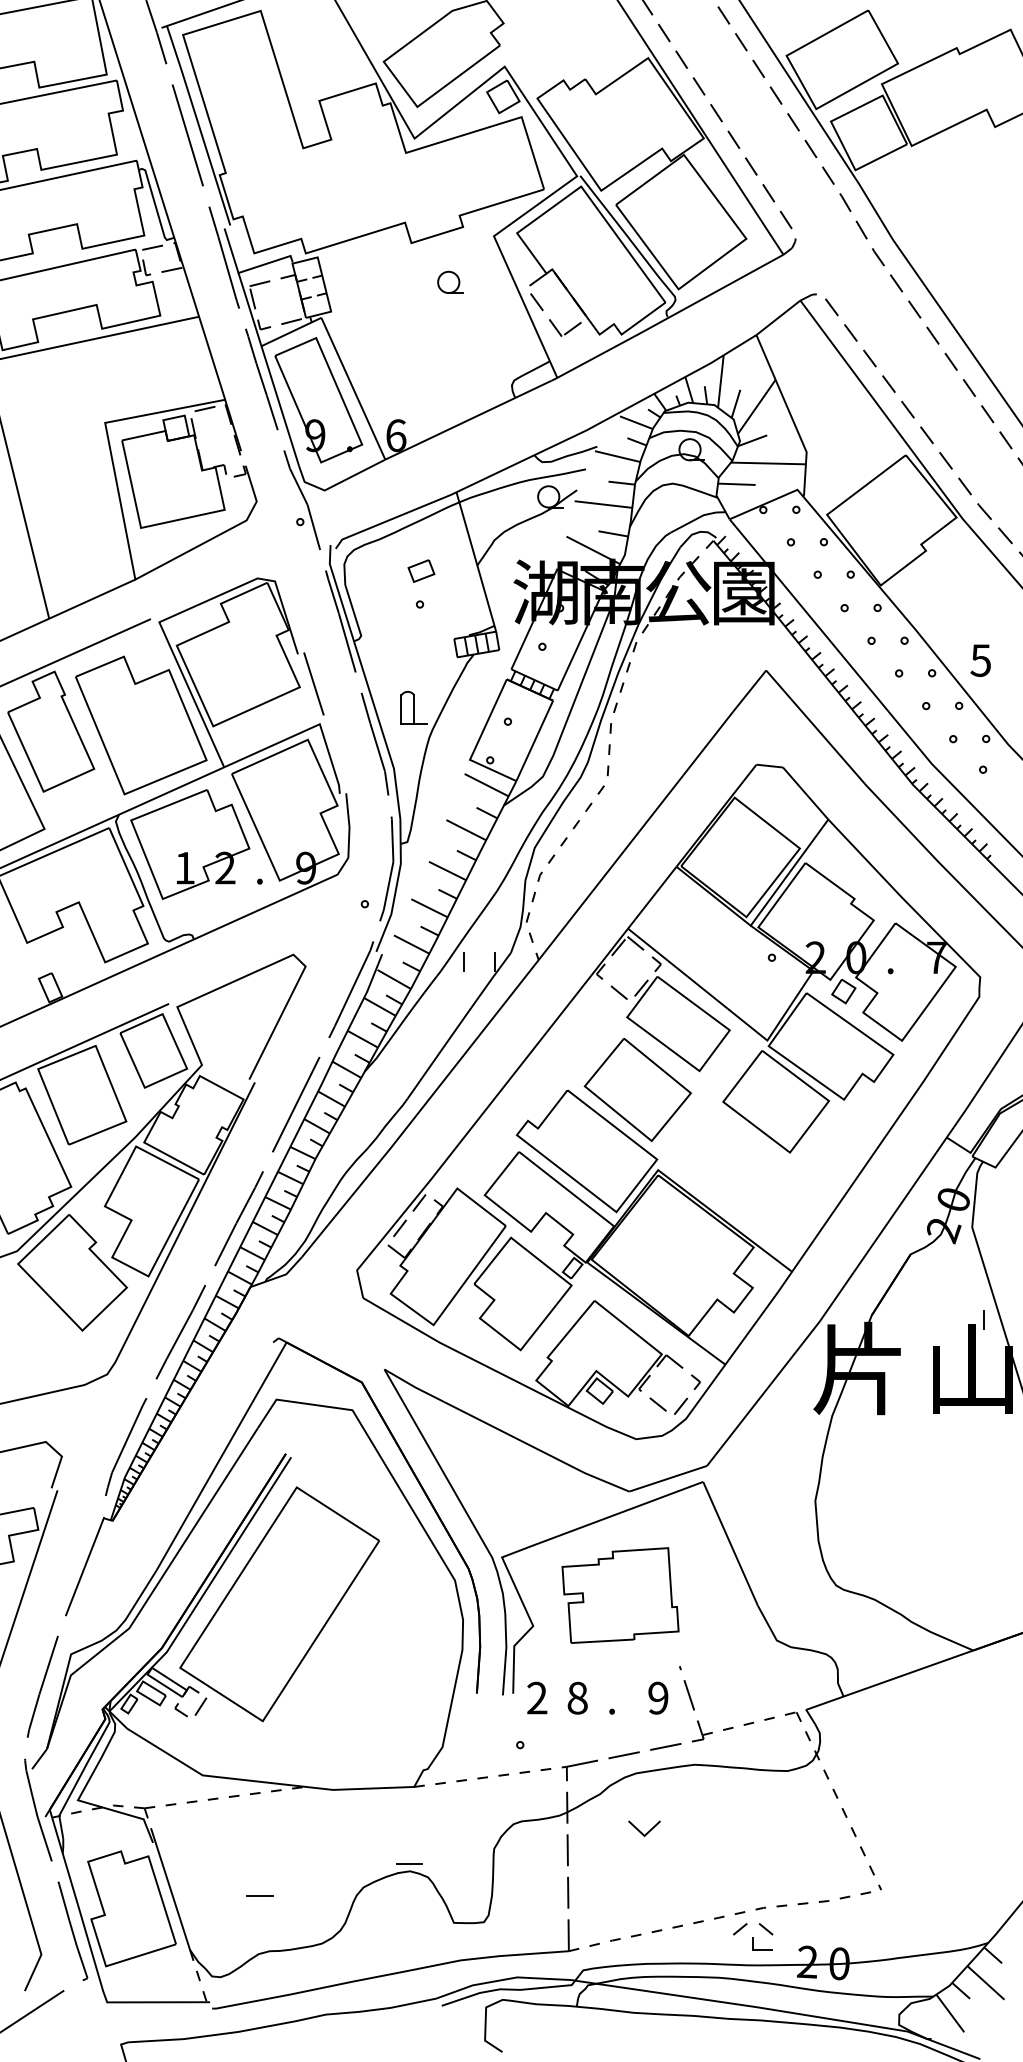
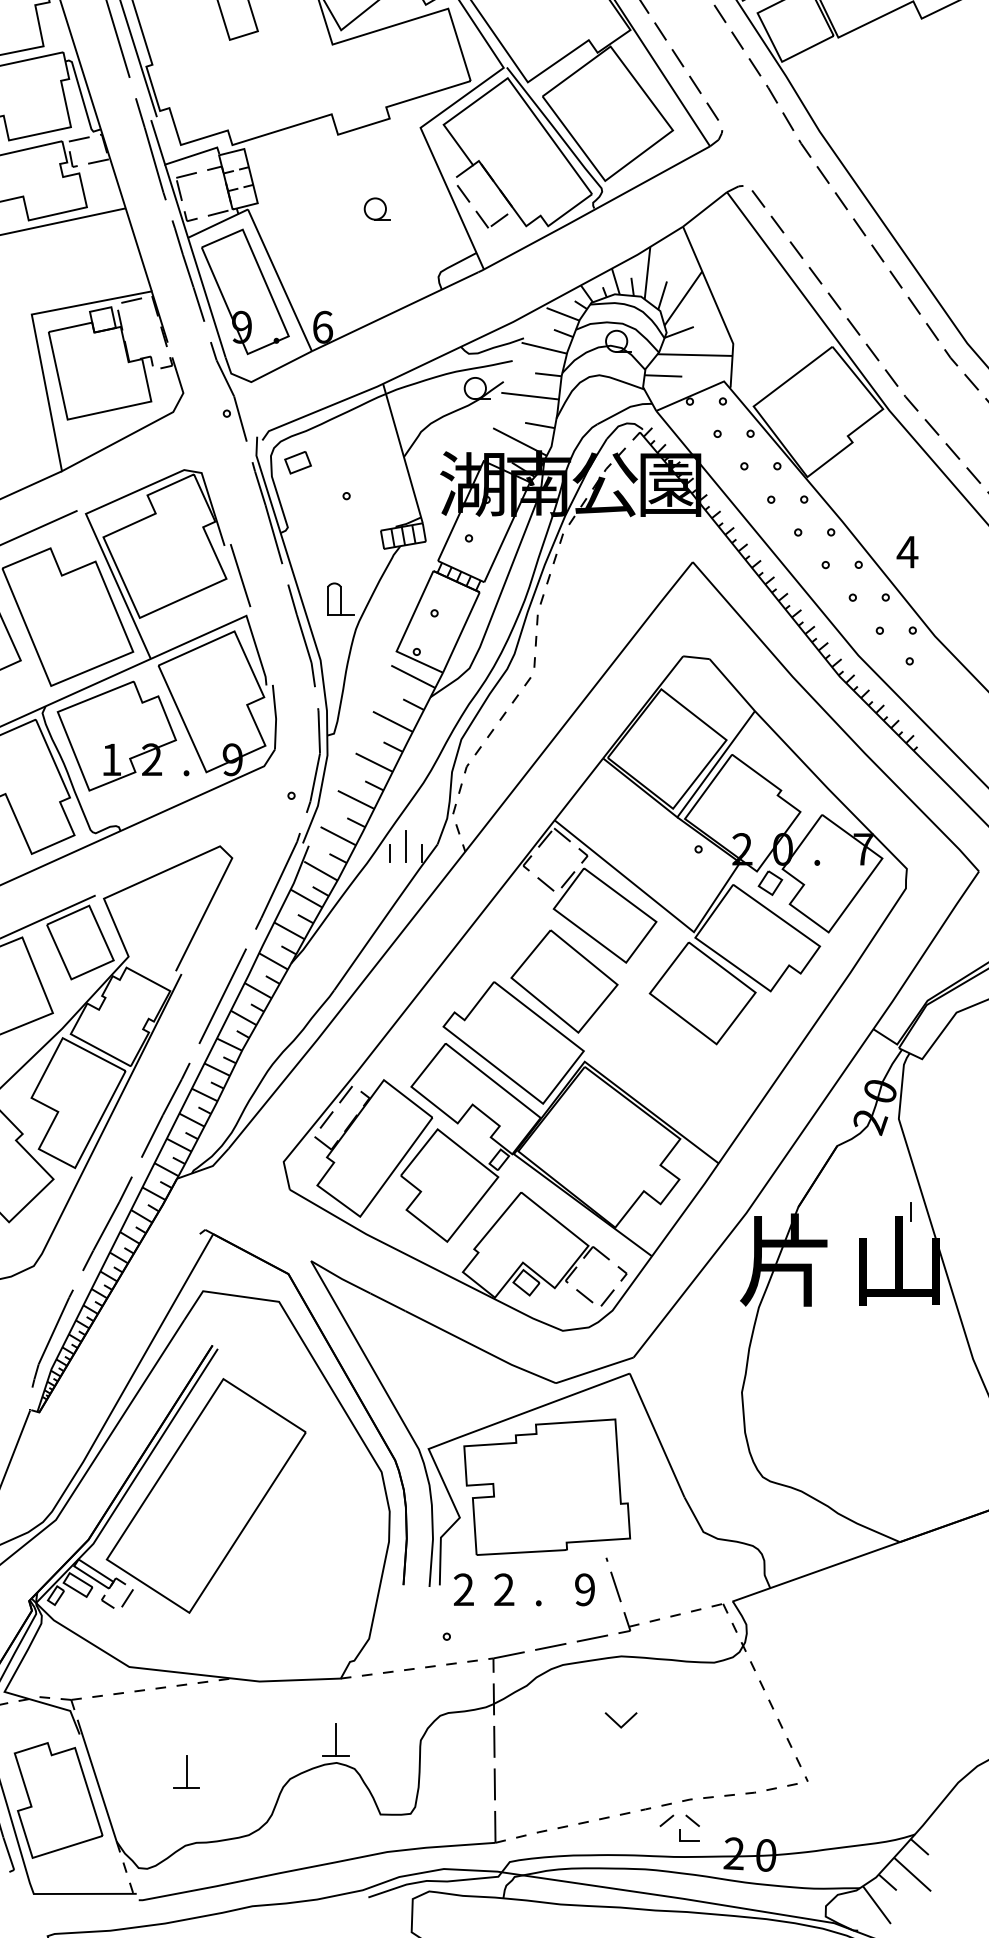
part: (450, 281) -> (377, 208), moved
part: (421, 570) -> (298, 462), moved
text: (980, 660) -> (907, 552), 5 -> 4
line: (479, 954) -> (406, 846), added
part: (620, 1595) -> (547, 1487), size x1.43
text: (577, 1697) -> (504, 1589), 8 -> 2
line: (641, 1831) -> (618, 1723), moved
line: (409, 1847) -> (336, 1739), added
line: (260, 1880) -> (187, 1772), added

